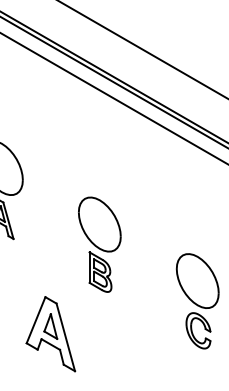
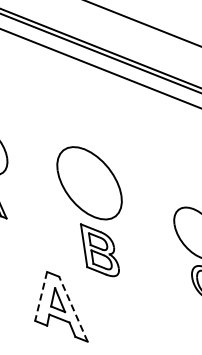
part: (99, 244) -> (93, 211), size x1.4
line: (36, 320) -> (41, 296), solid -> dashed
line: (65, 336) -> (73, 308), solid -> dashed

